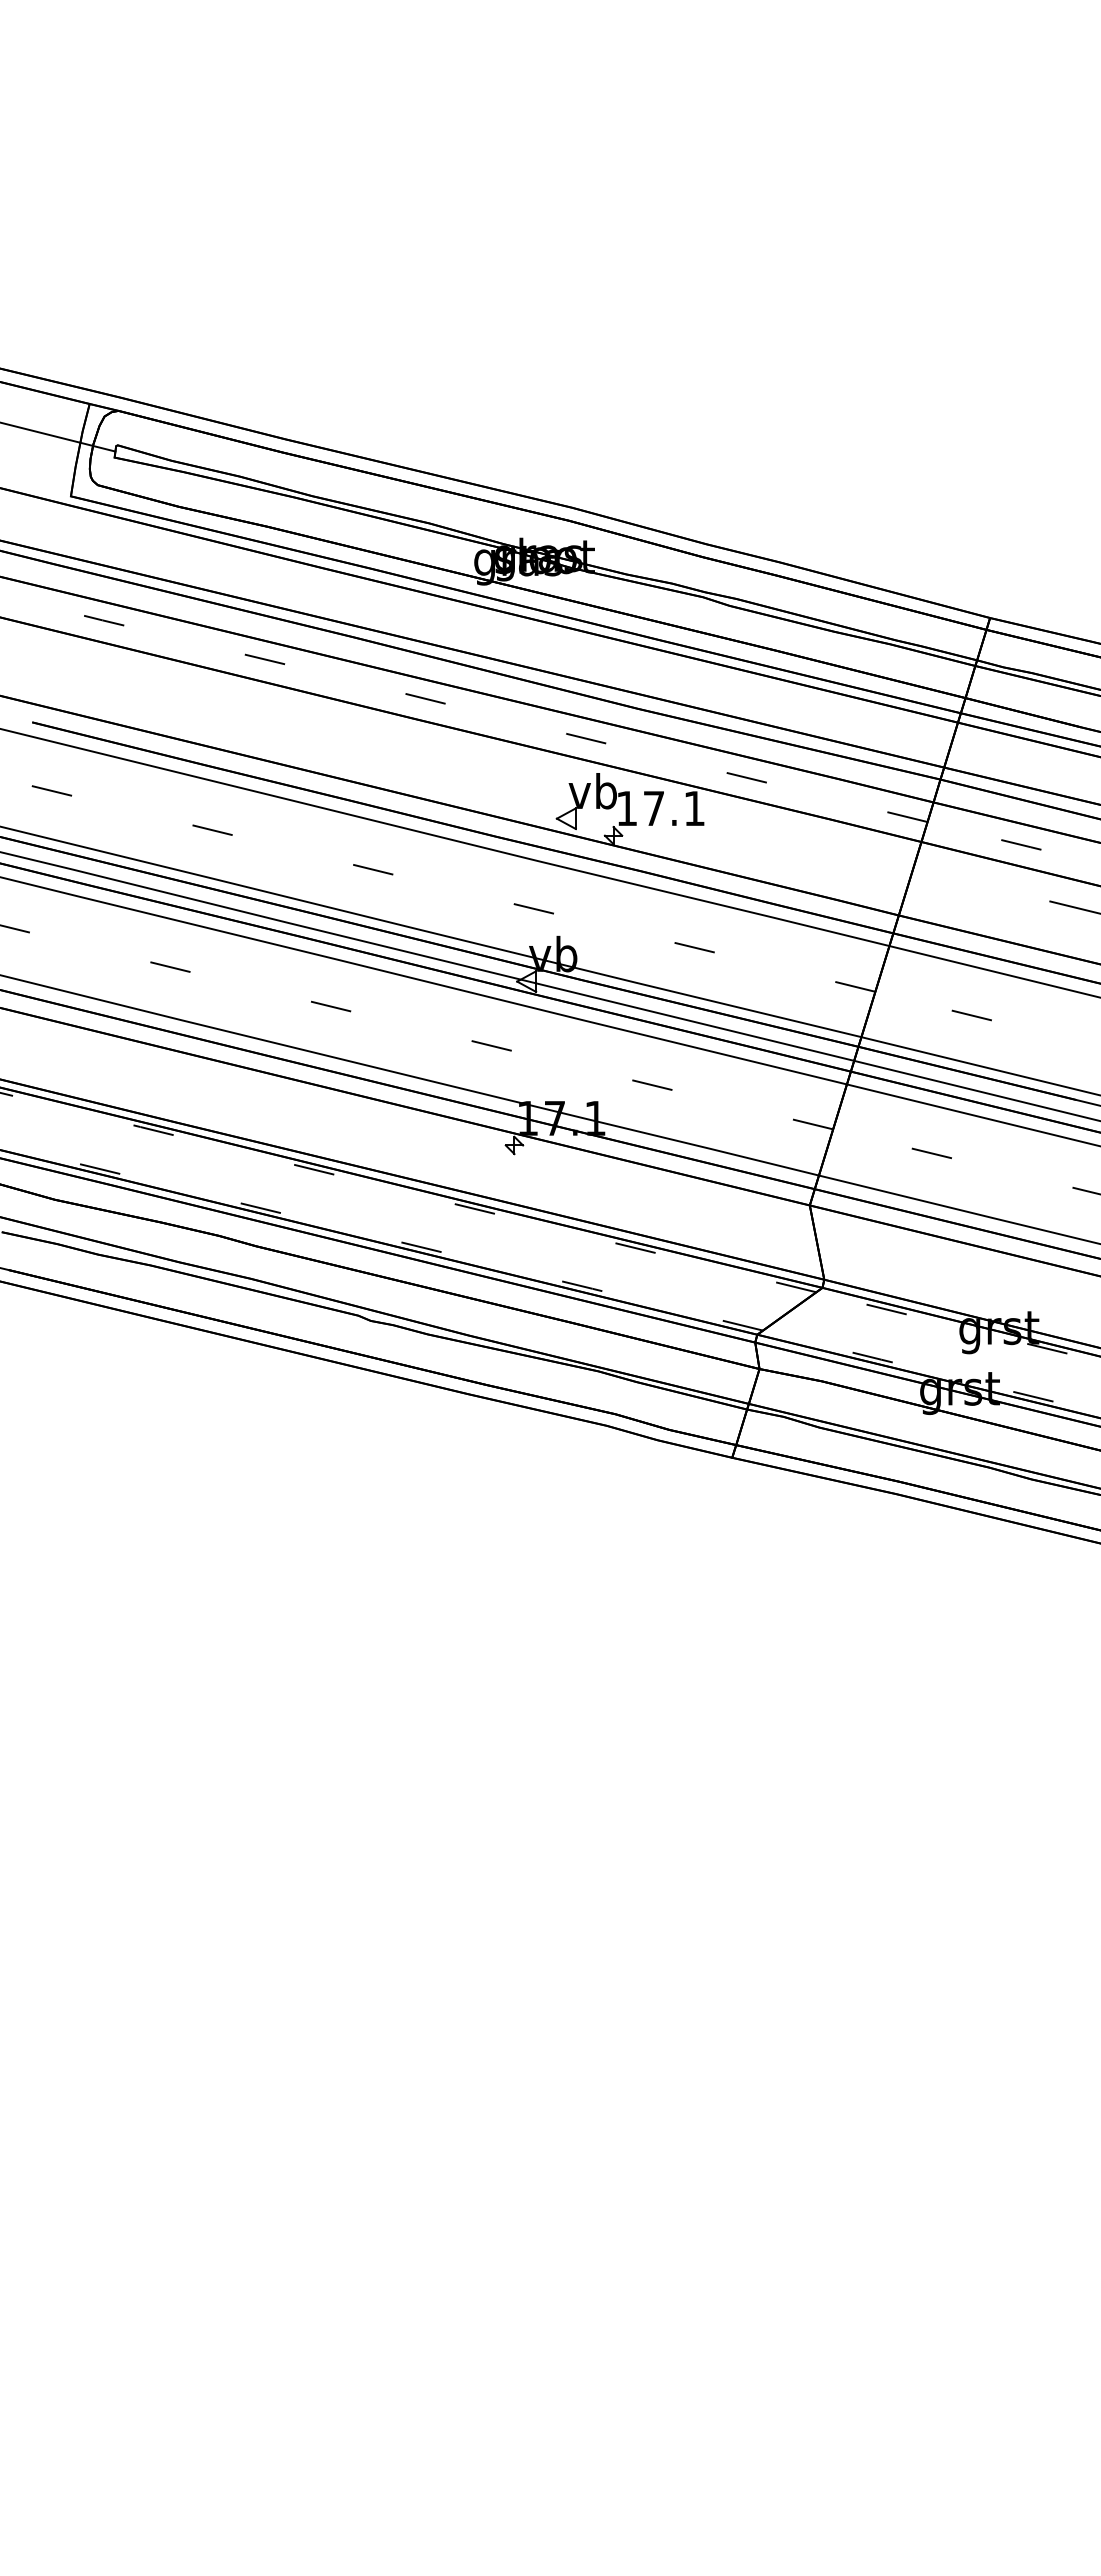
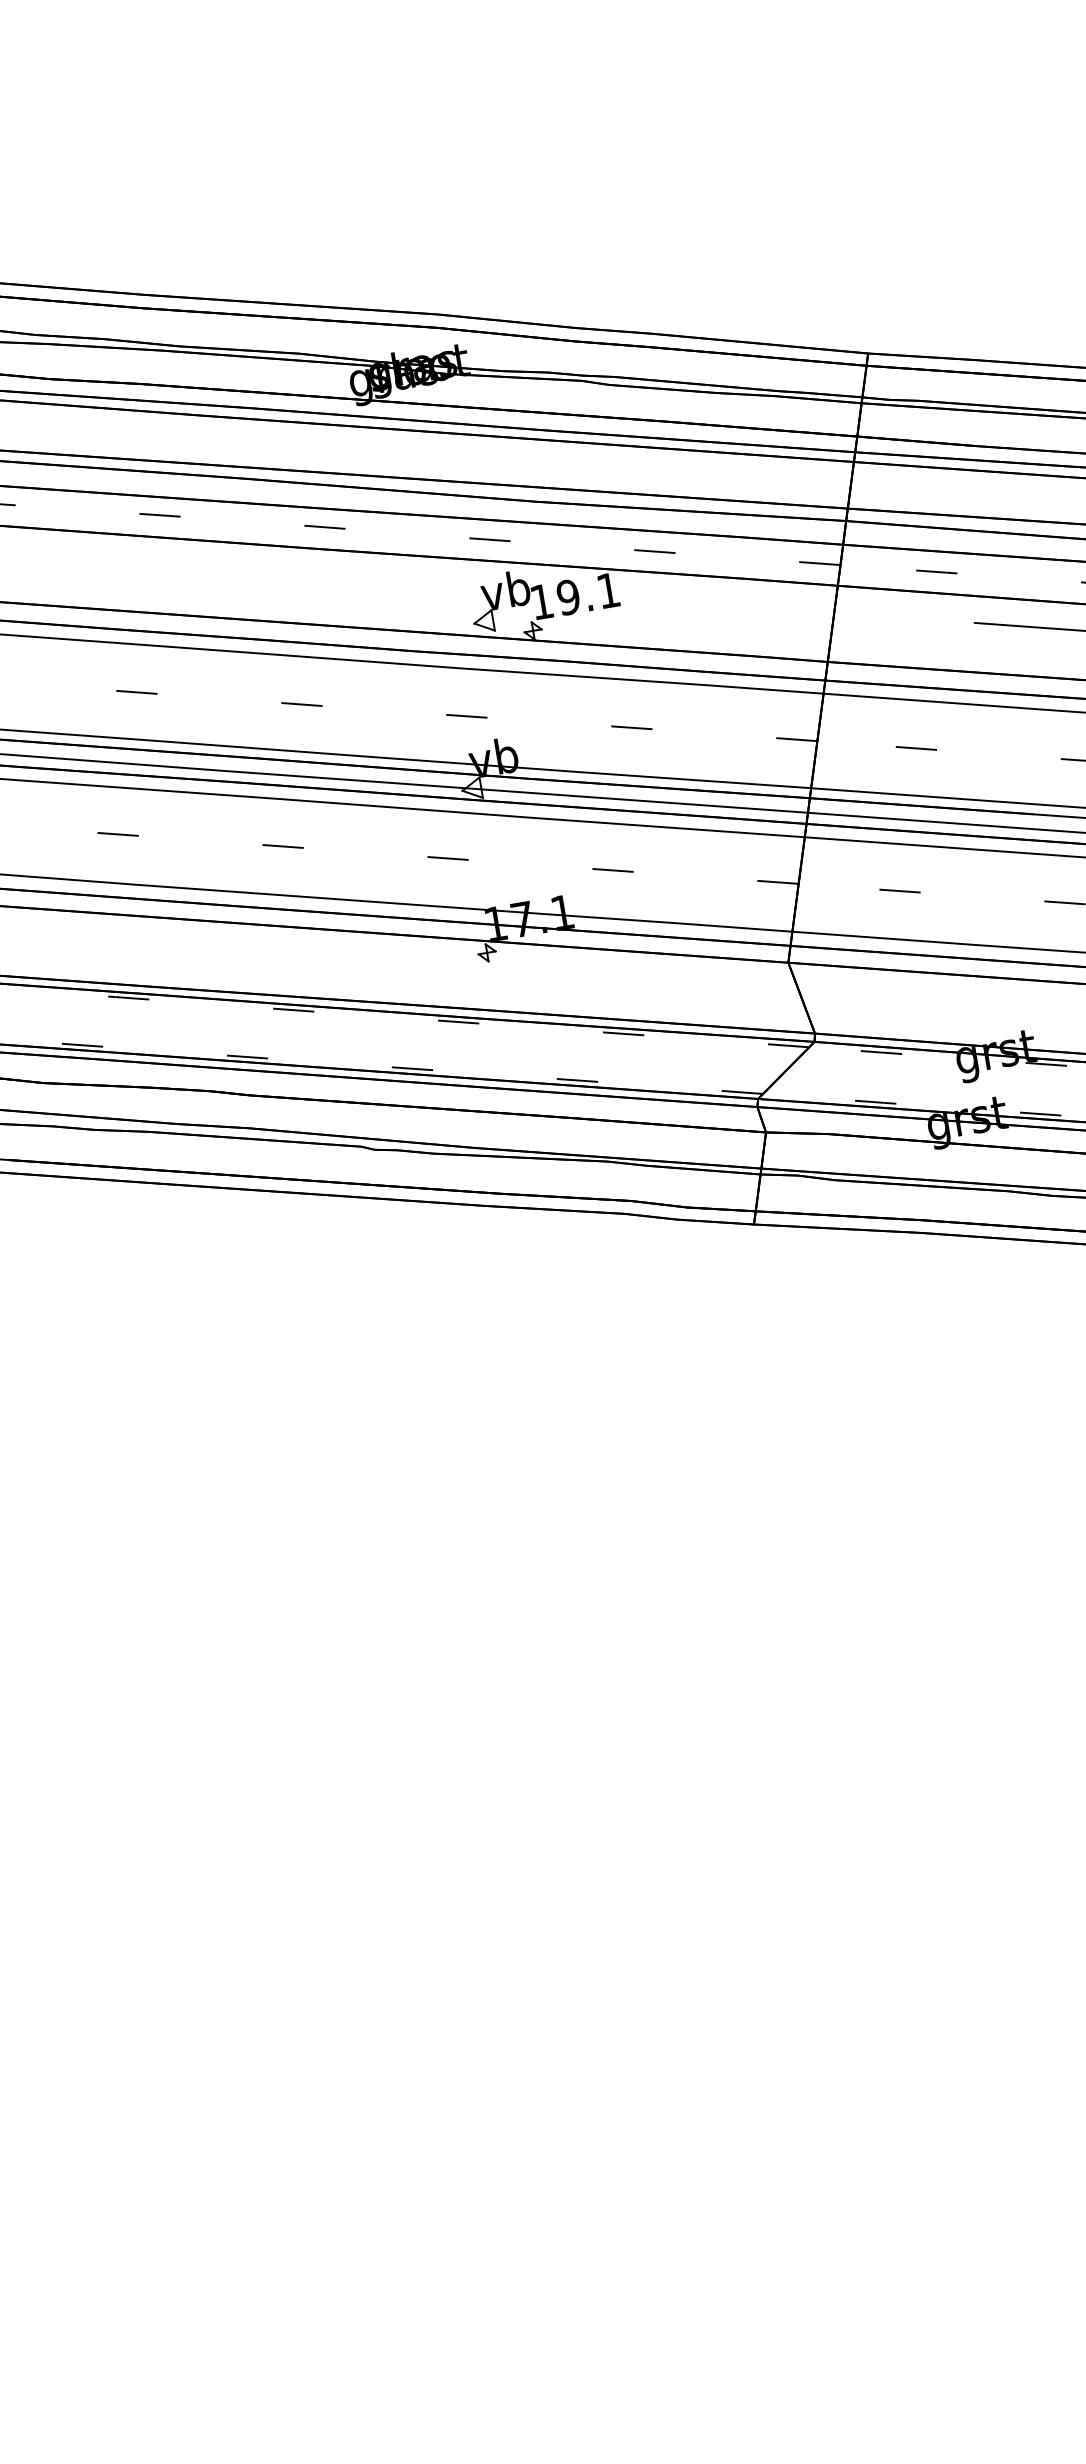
text: (653, 808) -> (568, 597), 17.1 -> 19.1

